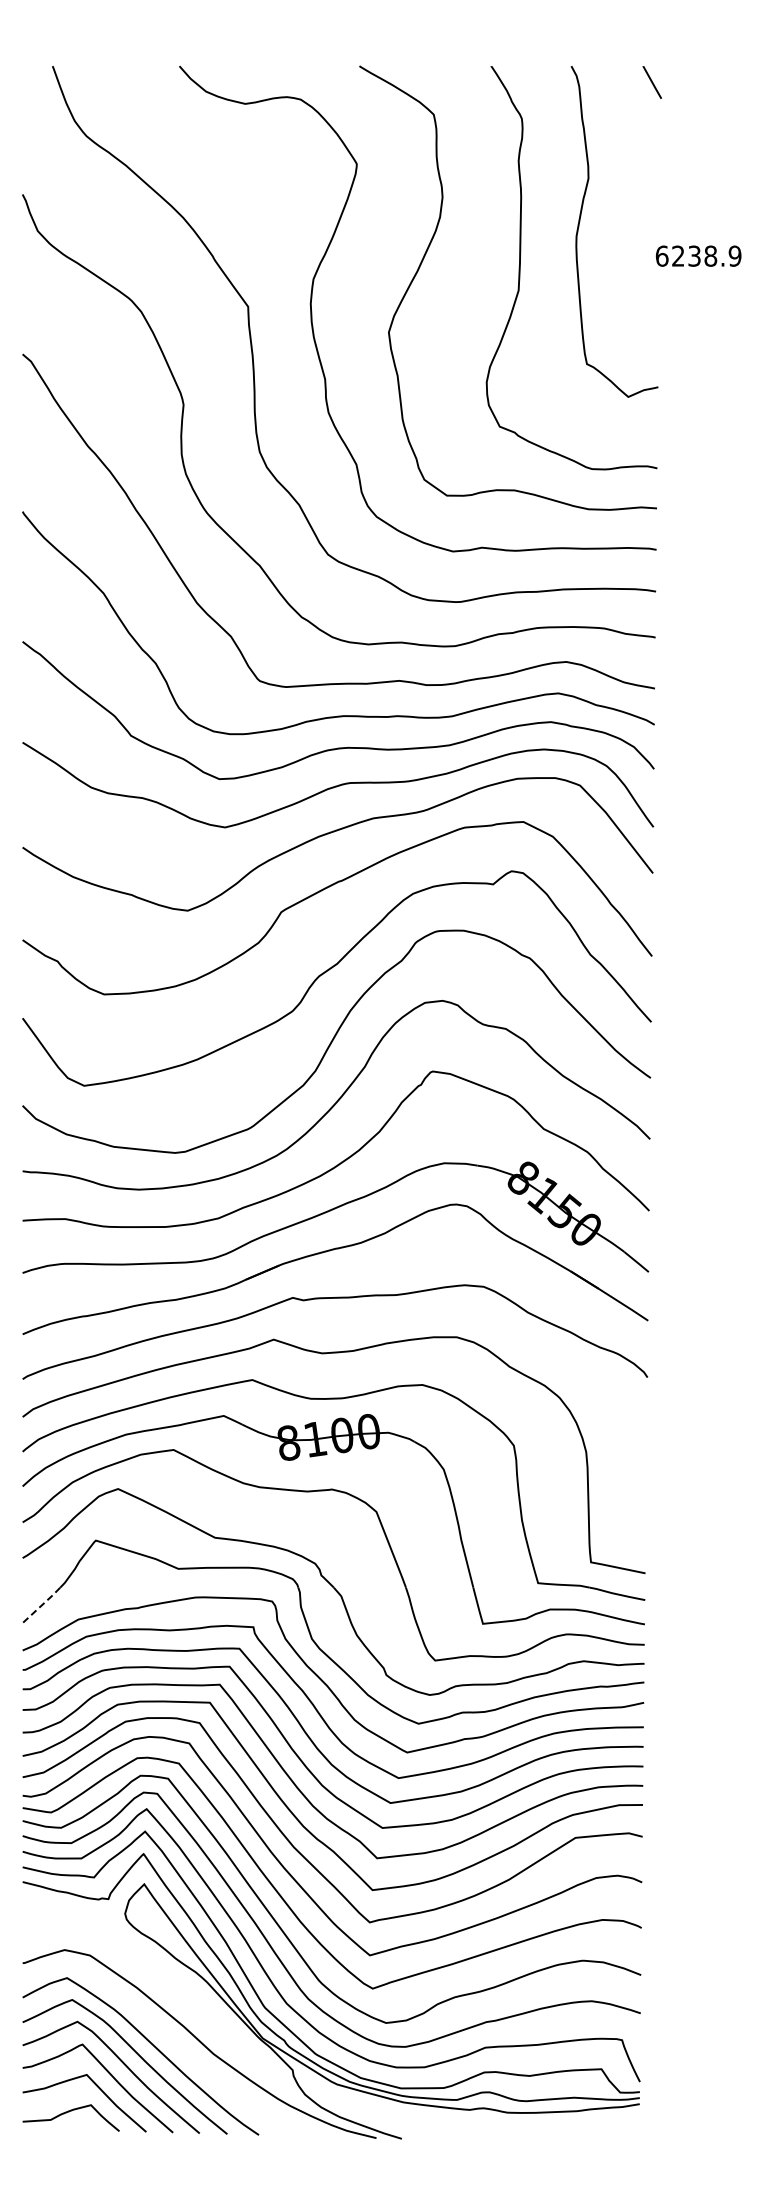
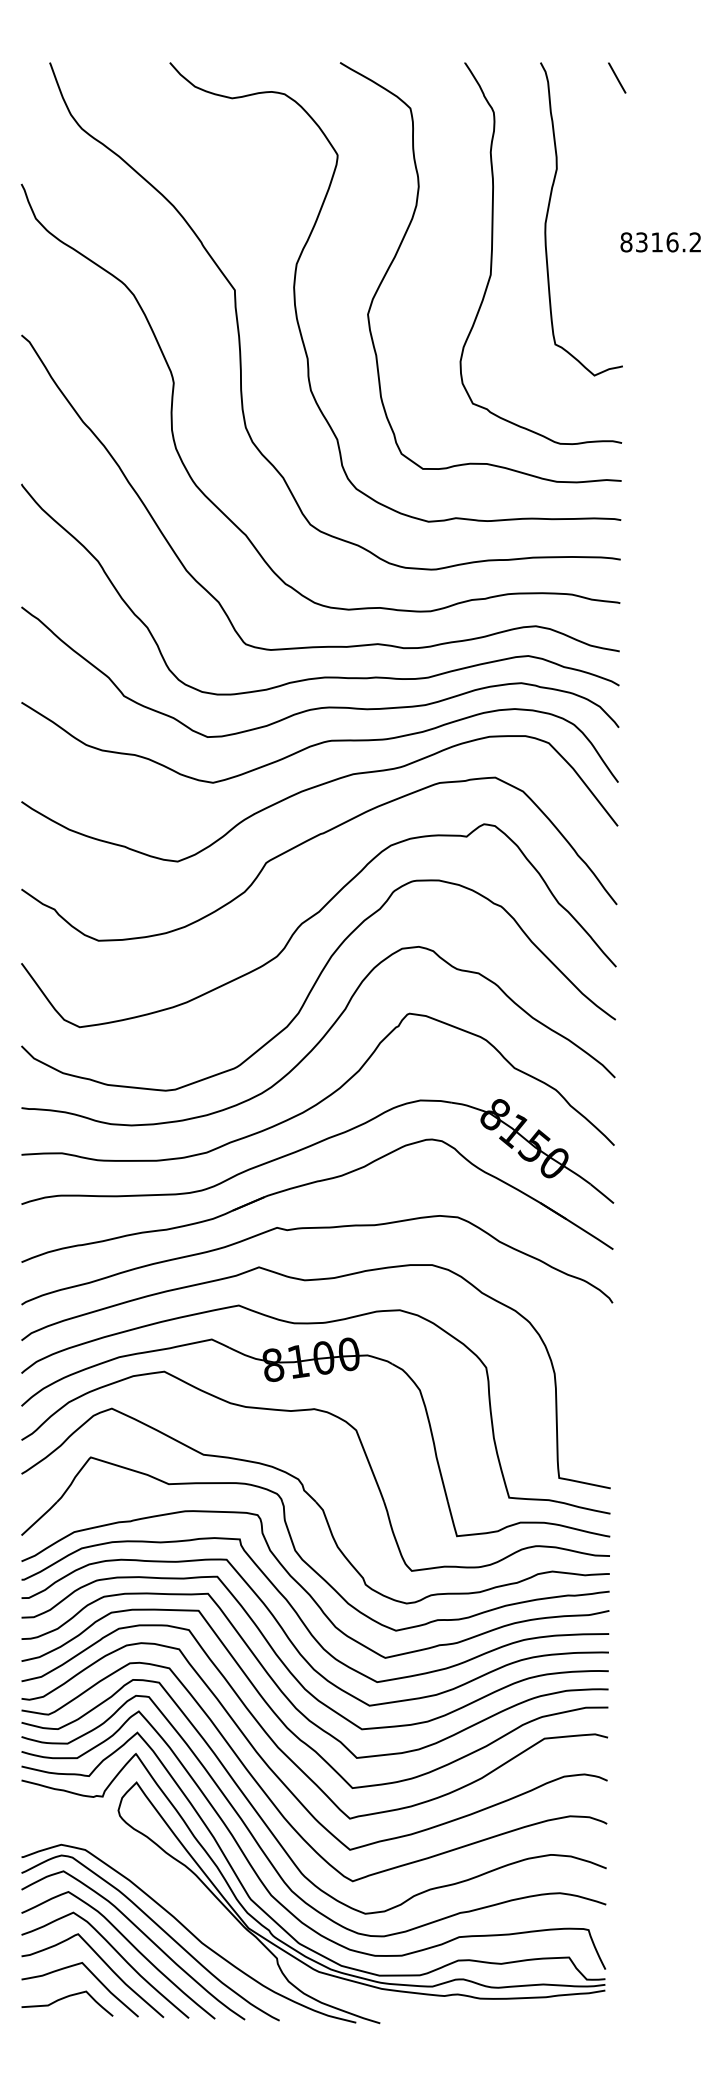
text: (698, 255) -> (660, 241), 6238.9 -> 8316.2
line: (42, 1604) -> (40, 1517), dashed -> solid
curve: (168, 2038) -> (159, 1928), added

